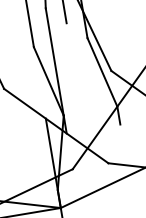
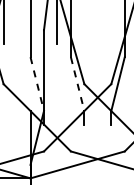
line: (102, 72) -> (77, 84), solid -> dashed
line: (49, 81) -> (37, 84), solid -> dashed

